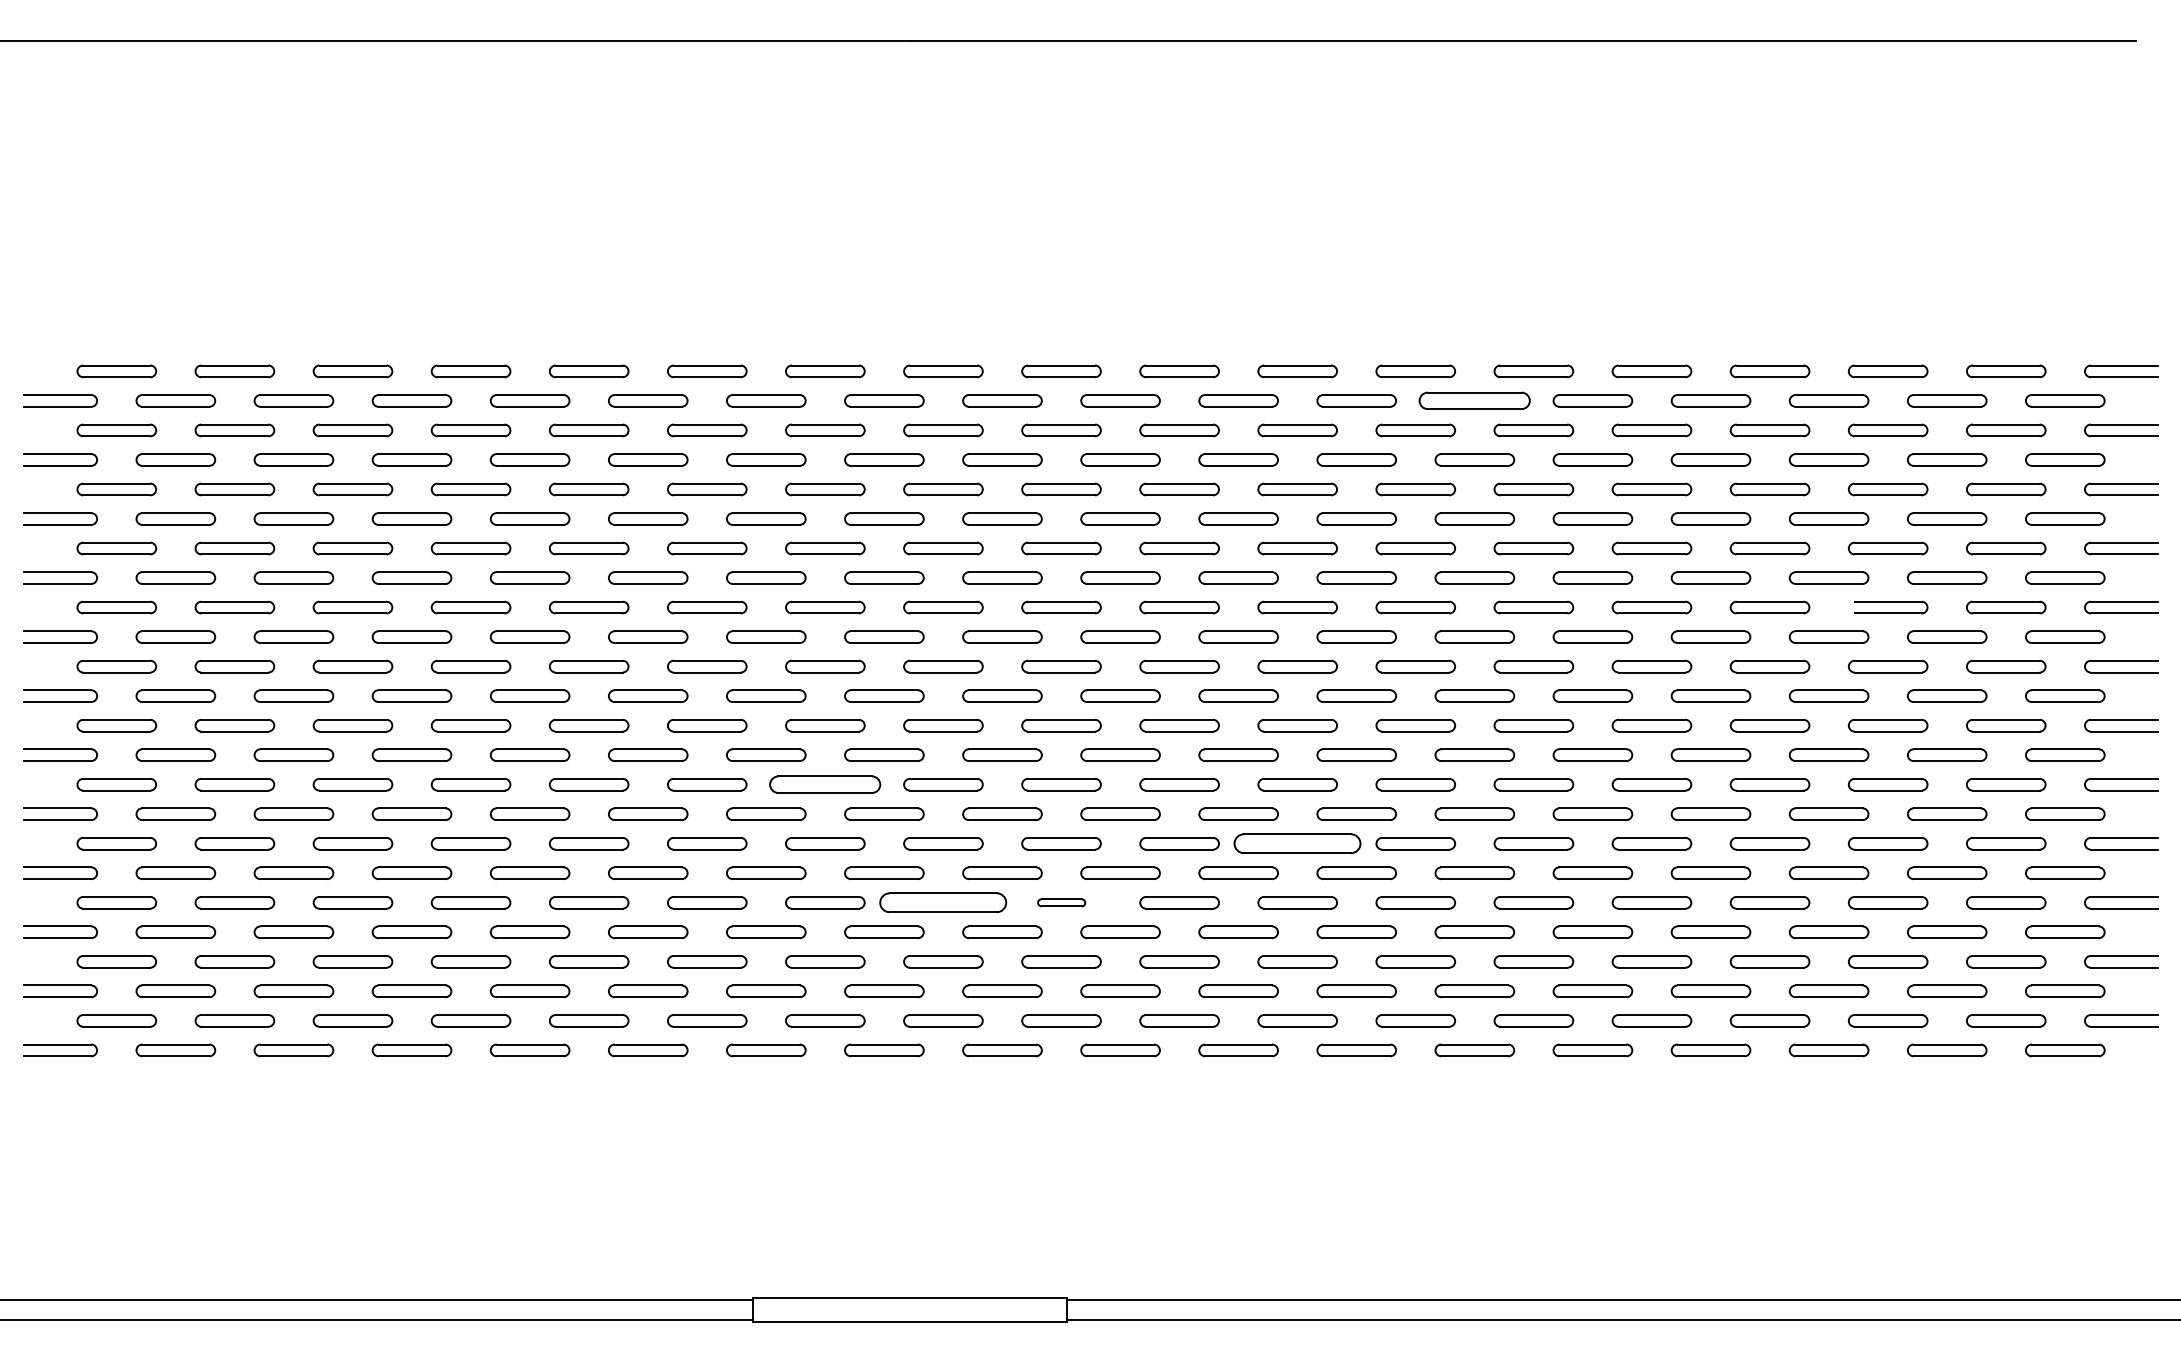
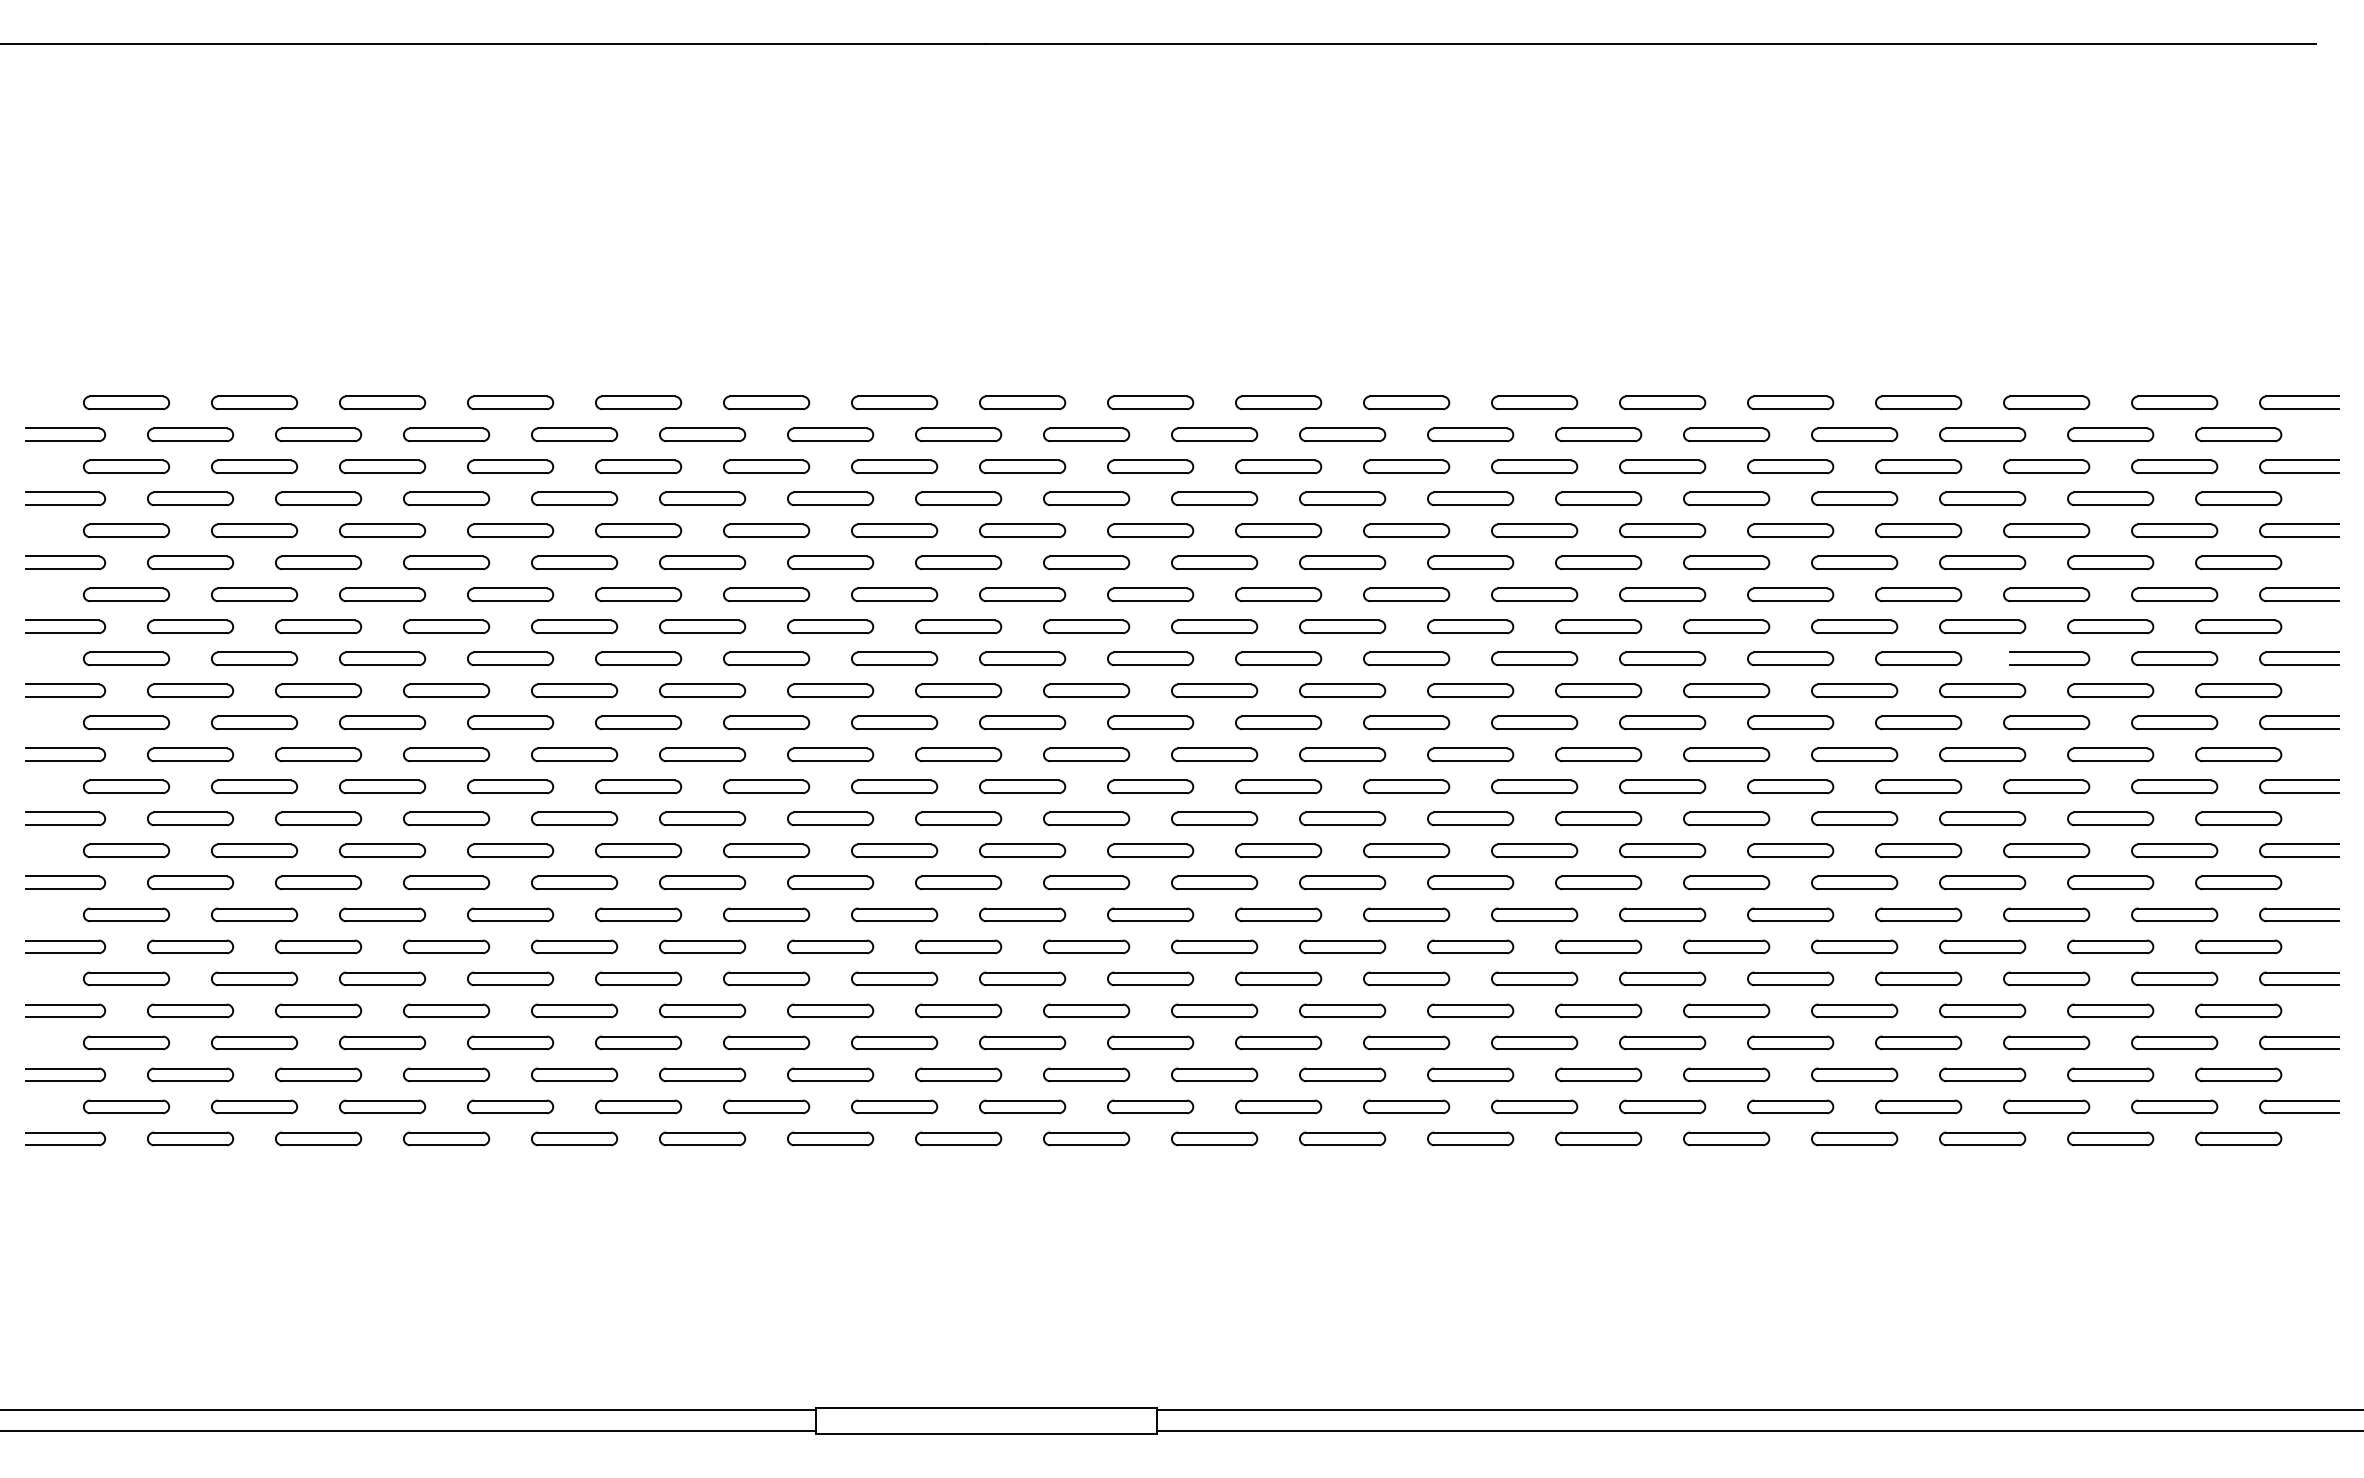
part: (1474, 400) -> (1598, 434), size x0.71
part: (825, 784) -> (894, 850), size x0.71
part: (1297, 843) -> (1406, 914), size x0.62
part: (943, 902) -> (1022, 978), size x0.62
part: (1061, 902) -> (1150, 978), size x1.67

